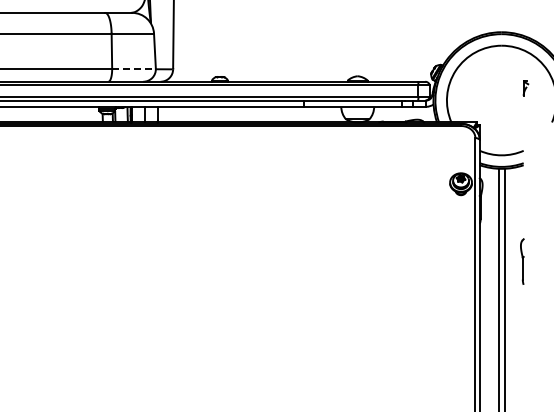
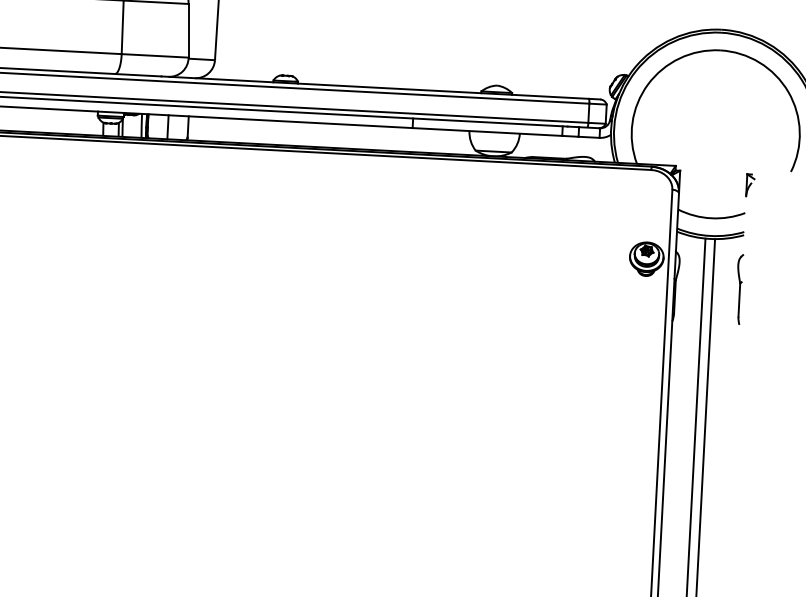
line: (134, 68) -> (155, 55), dashed -> solid
part: (525, 88) -> (749, 185), moved
part: (522, 261) -> (739, 289), moved

